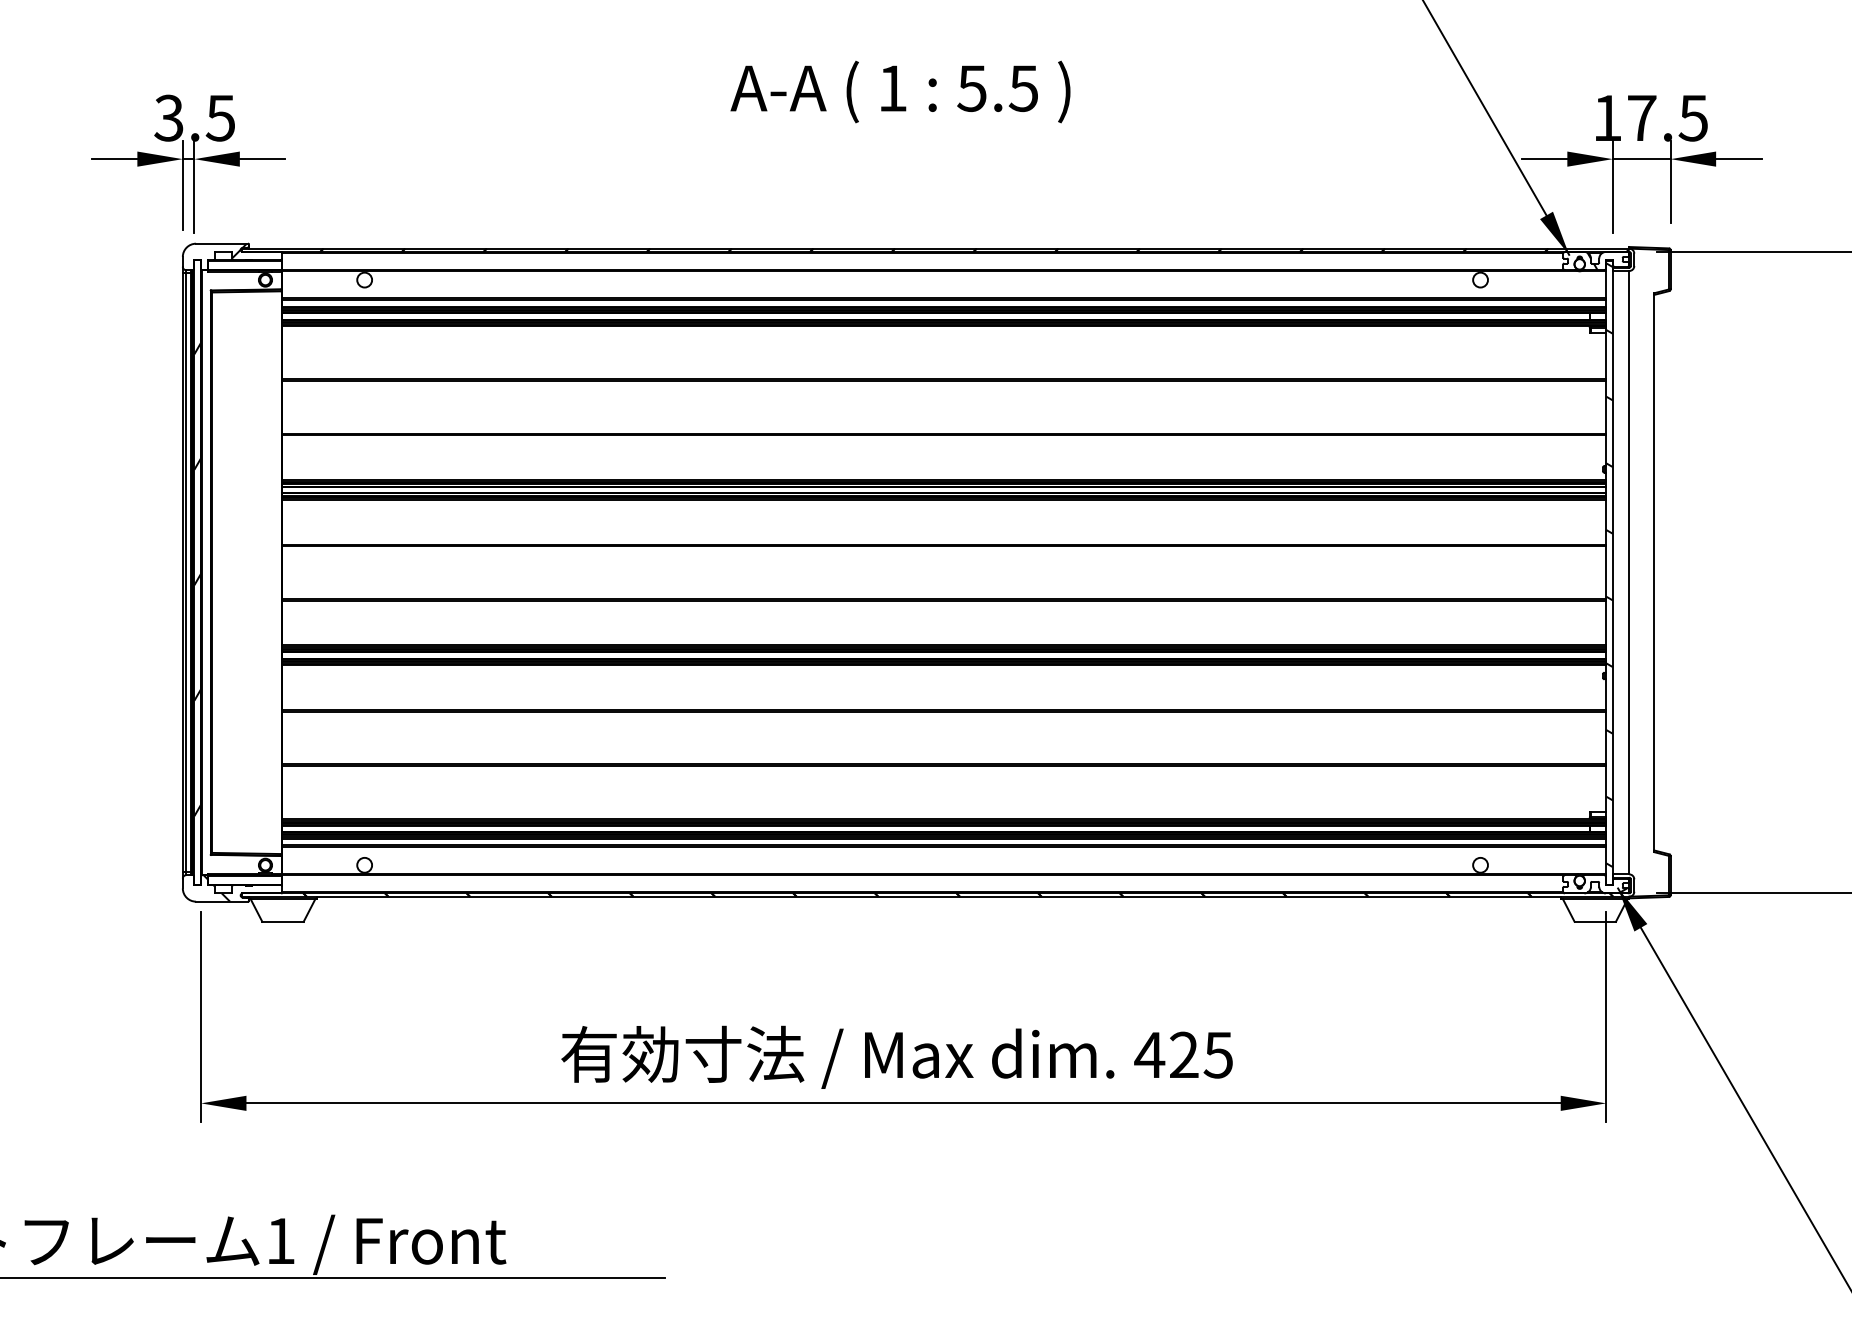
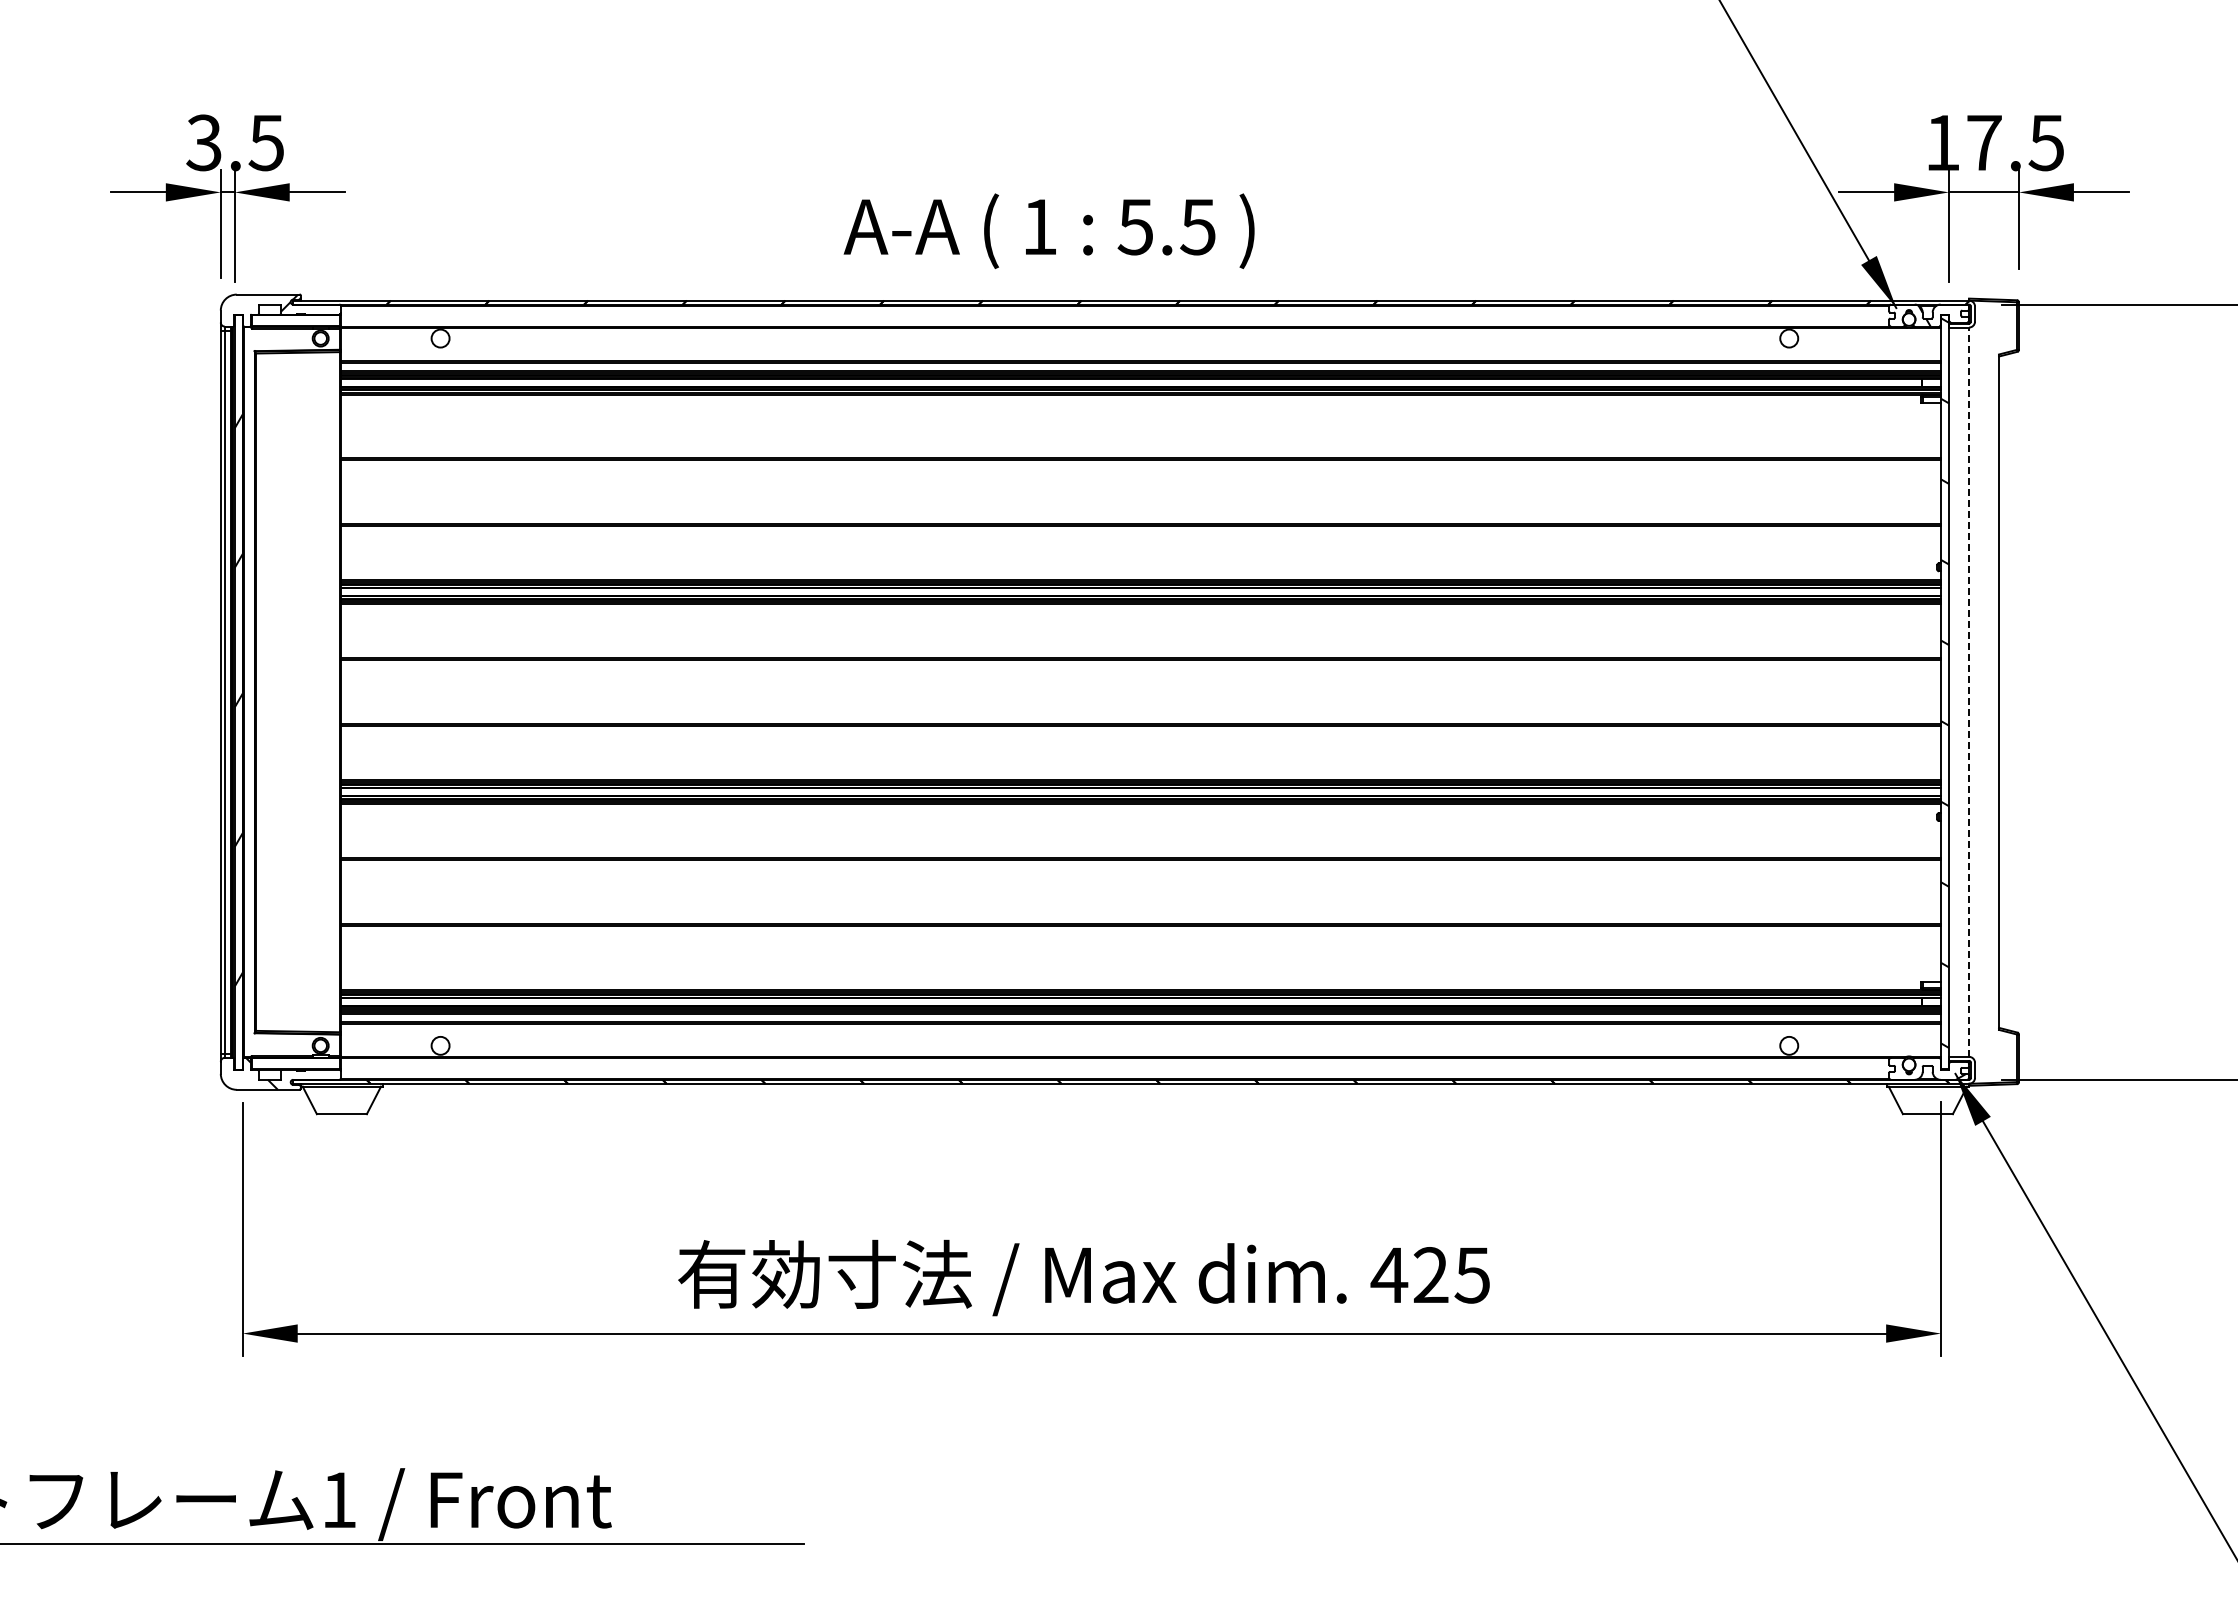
text: (899, 91) -> (1048, 230), moved
line: (1629, 572) -> (1969, 692), solid -> dashed

